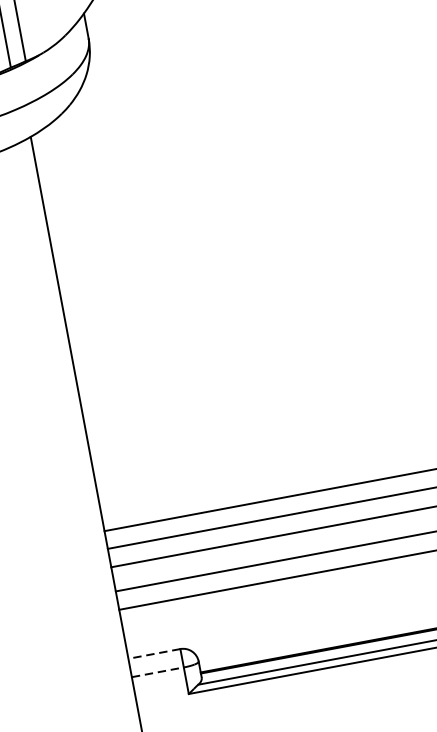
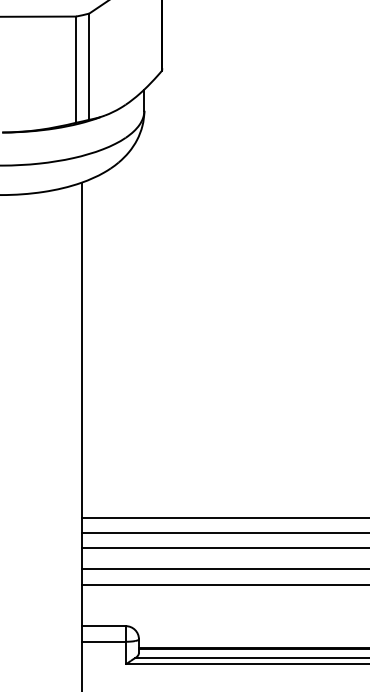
line: (154, 654) -> (103, 626), dashed -> solid
line: (158, 671) -> (104, 641), dashed -> solid

